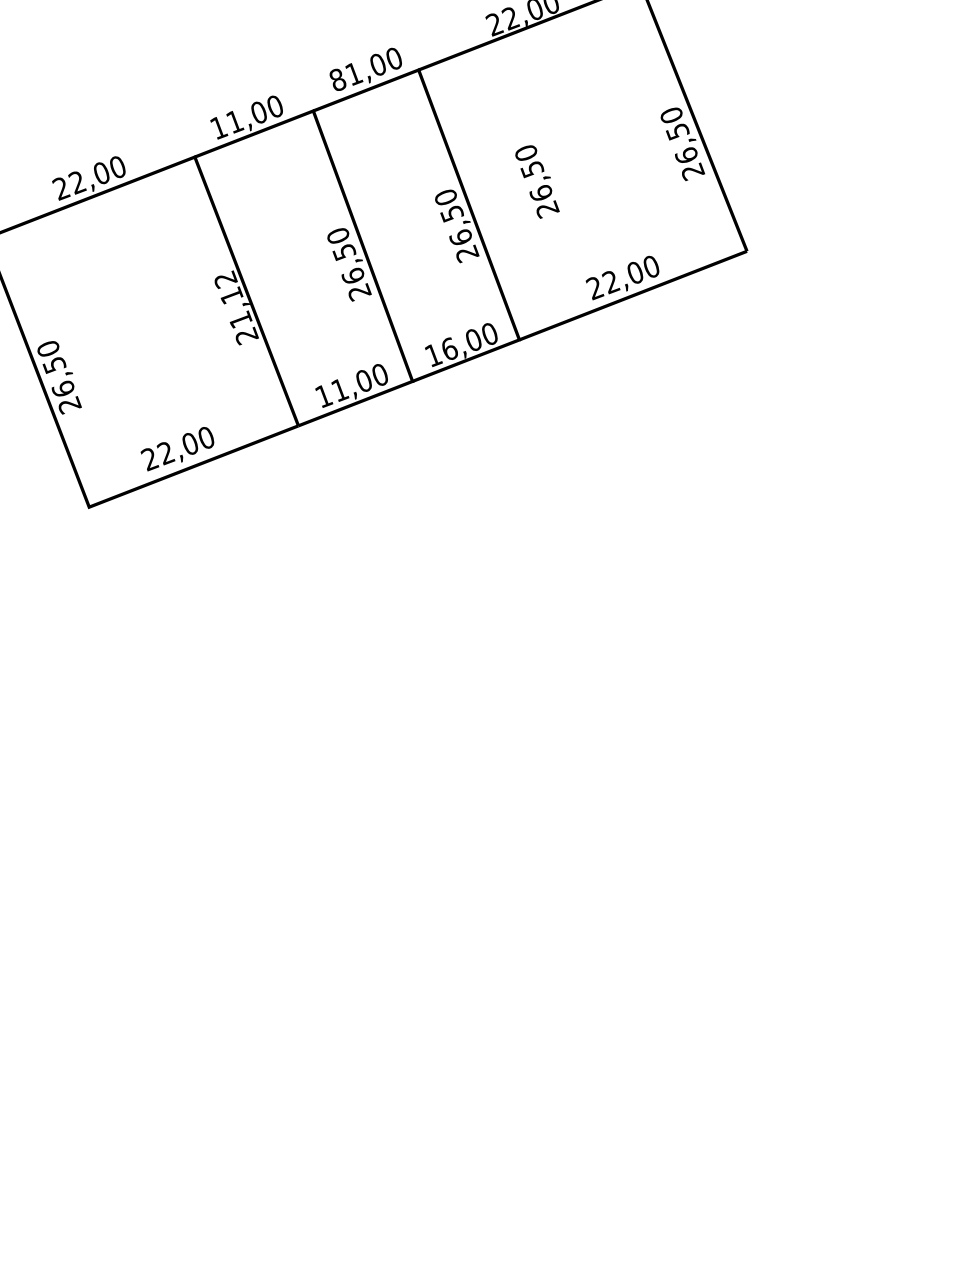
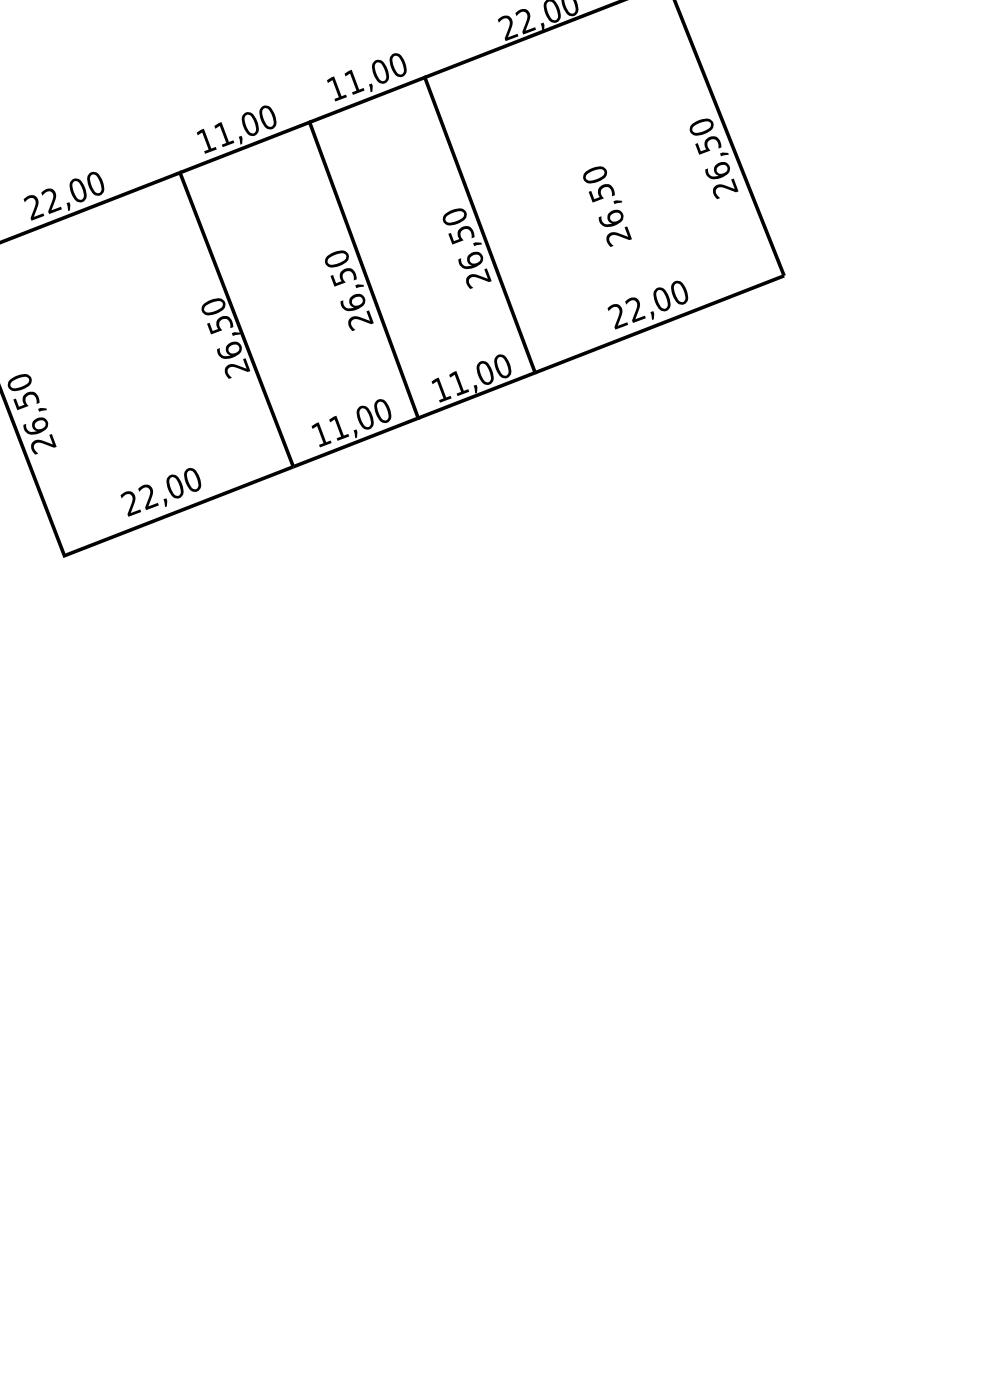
text: (338, 79) -> (337, 87), 81,00 -> 11,00
text: (537, 181) -> (607, 206), moved
text: (233, 299) -> (222, 328), 21,12 -> 26,50
text: (449, 348) -> (458, 382), 16,00 -> 11,00

